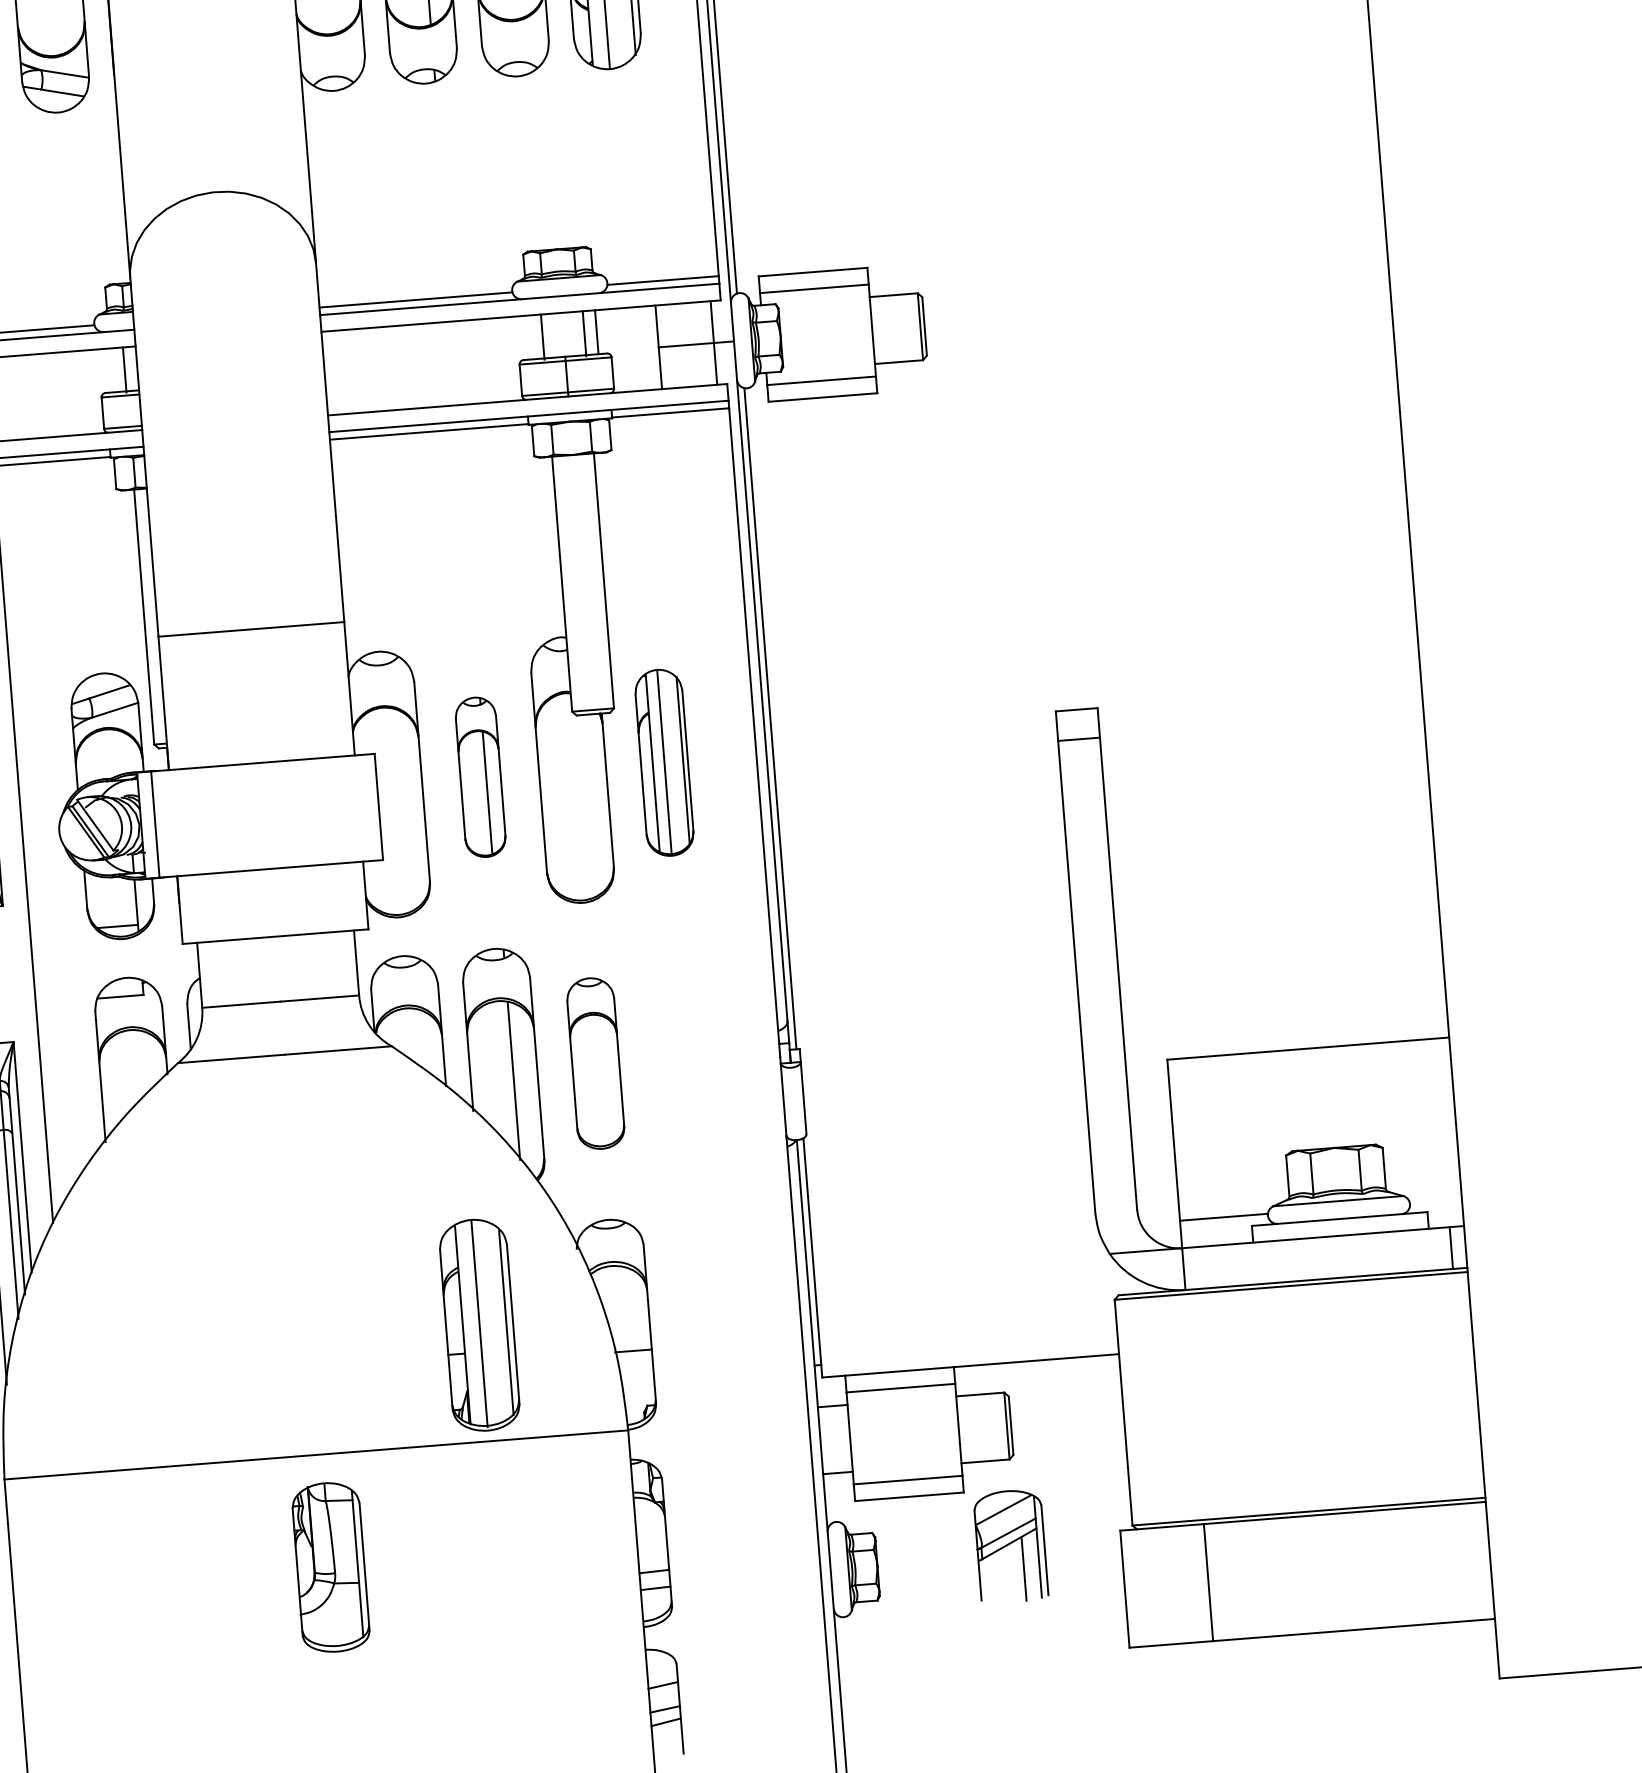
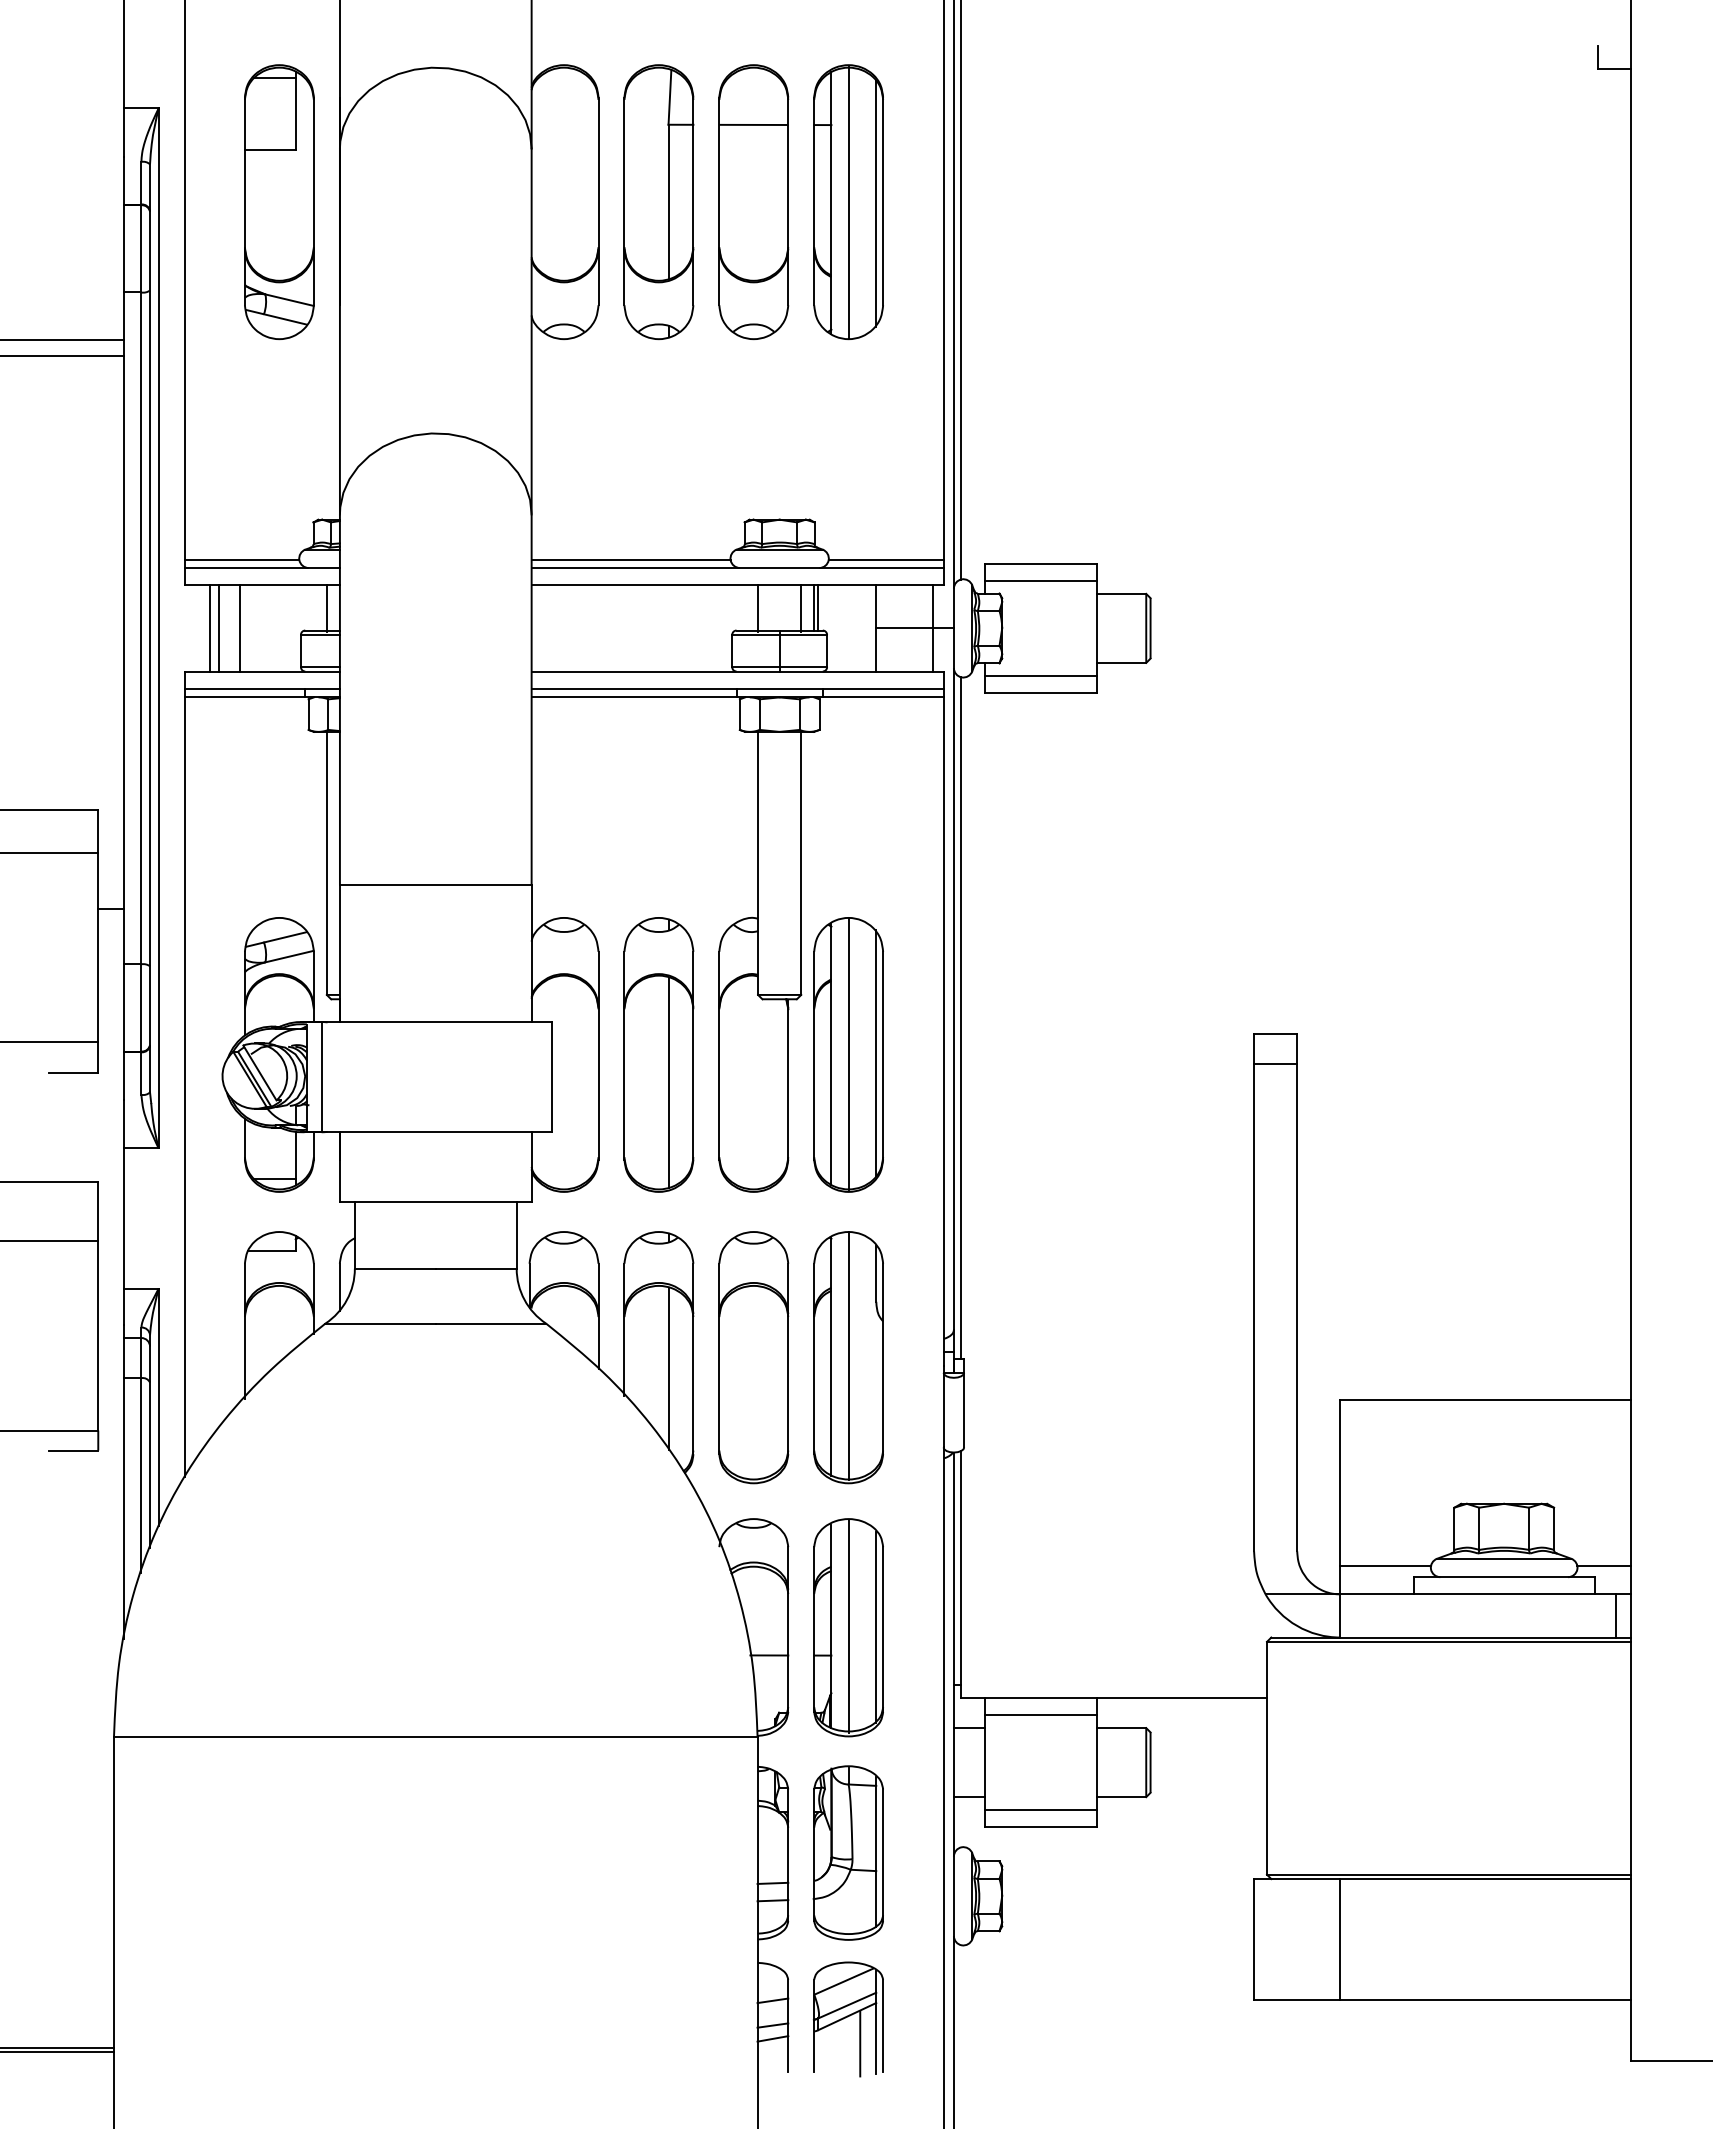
line: (601, 331) -> (818, 607), added
line: (42, 395) -> (240, 628), added
line: (22, 397) -> (219, 628), added
line: (13, 398) -> (210, 628), added
part: (664, 762) -> (848, 1054), size x1.43
part: (480, 776) -> (658, 1054), size x1.67
part: (687, 1056) -> (848, 1357), added
part: (595, 1063) -> (753, 1357), size x1.43
line: (1436, 1201) -> (1604, 1566), added
part: (479, 1325) -> (848, 1627), moved
part: (1009, 1546) -> (847, 2019), moved
part: (329, 1567) -> (847, 1852), moved

